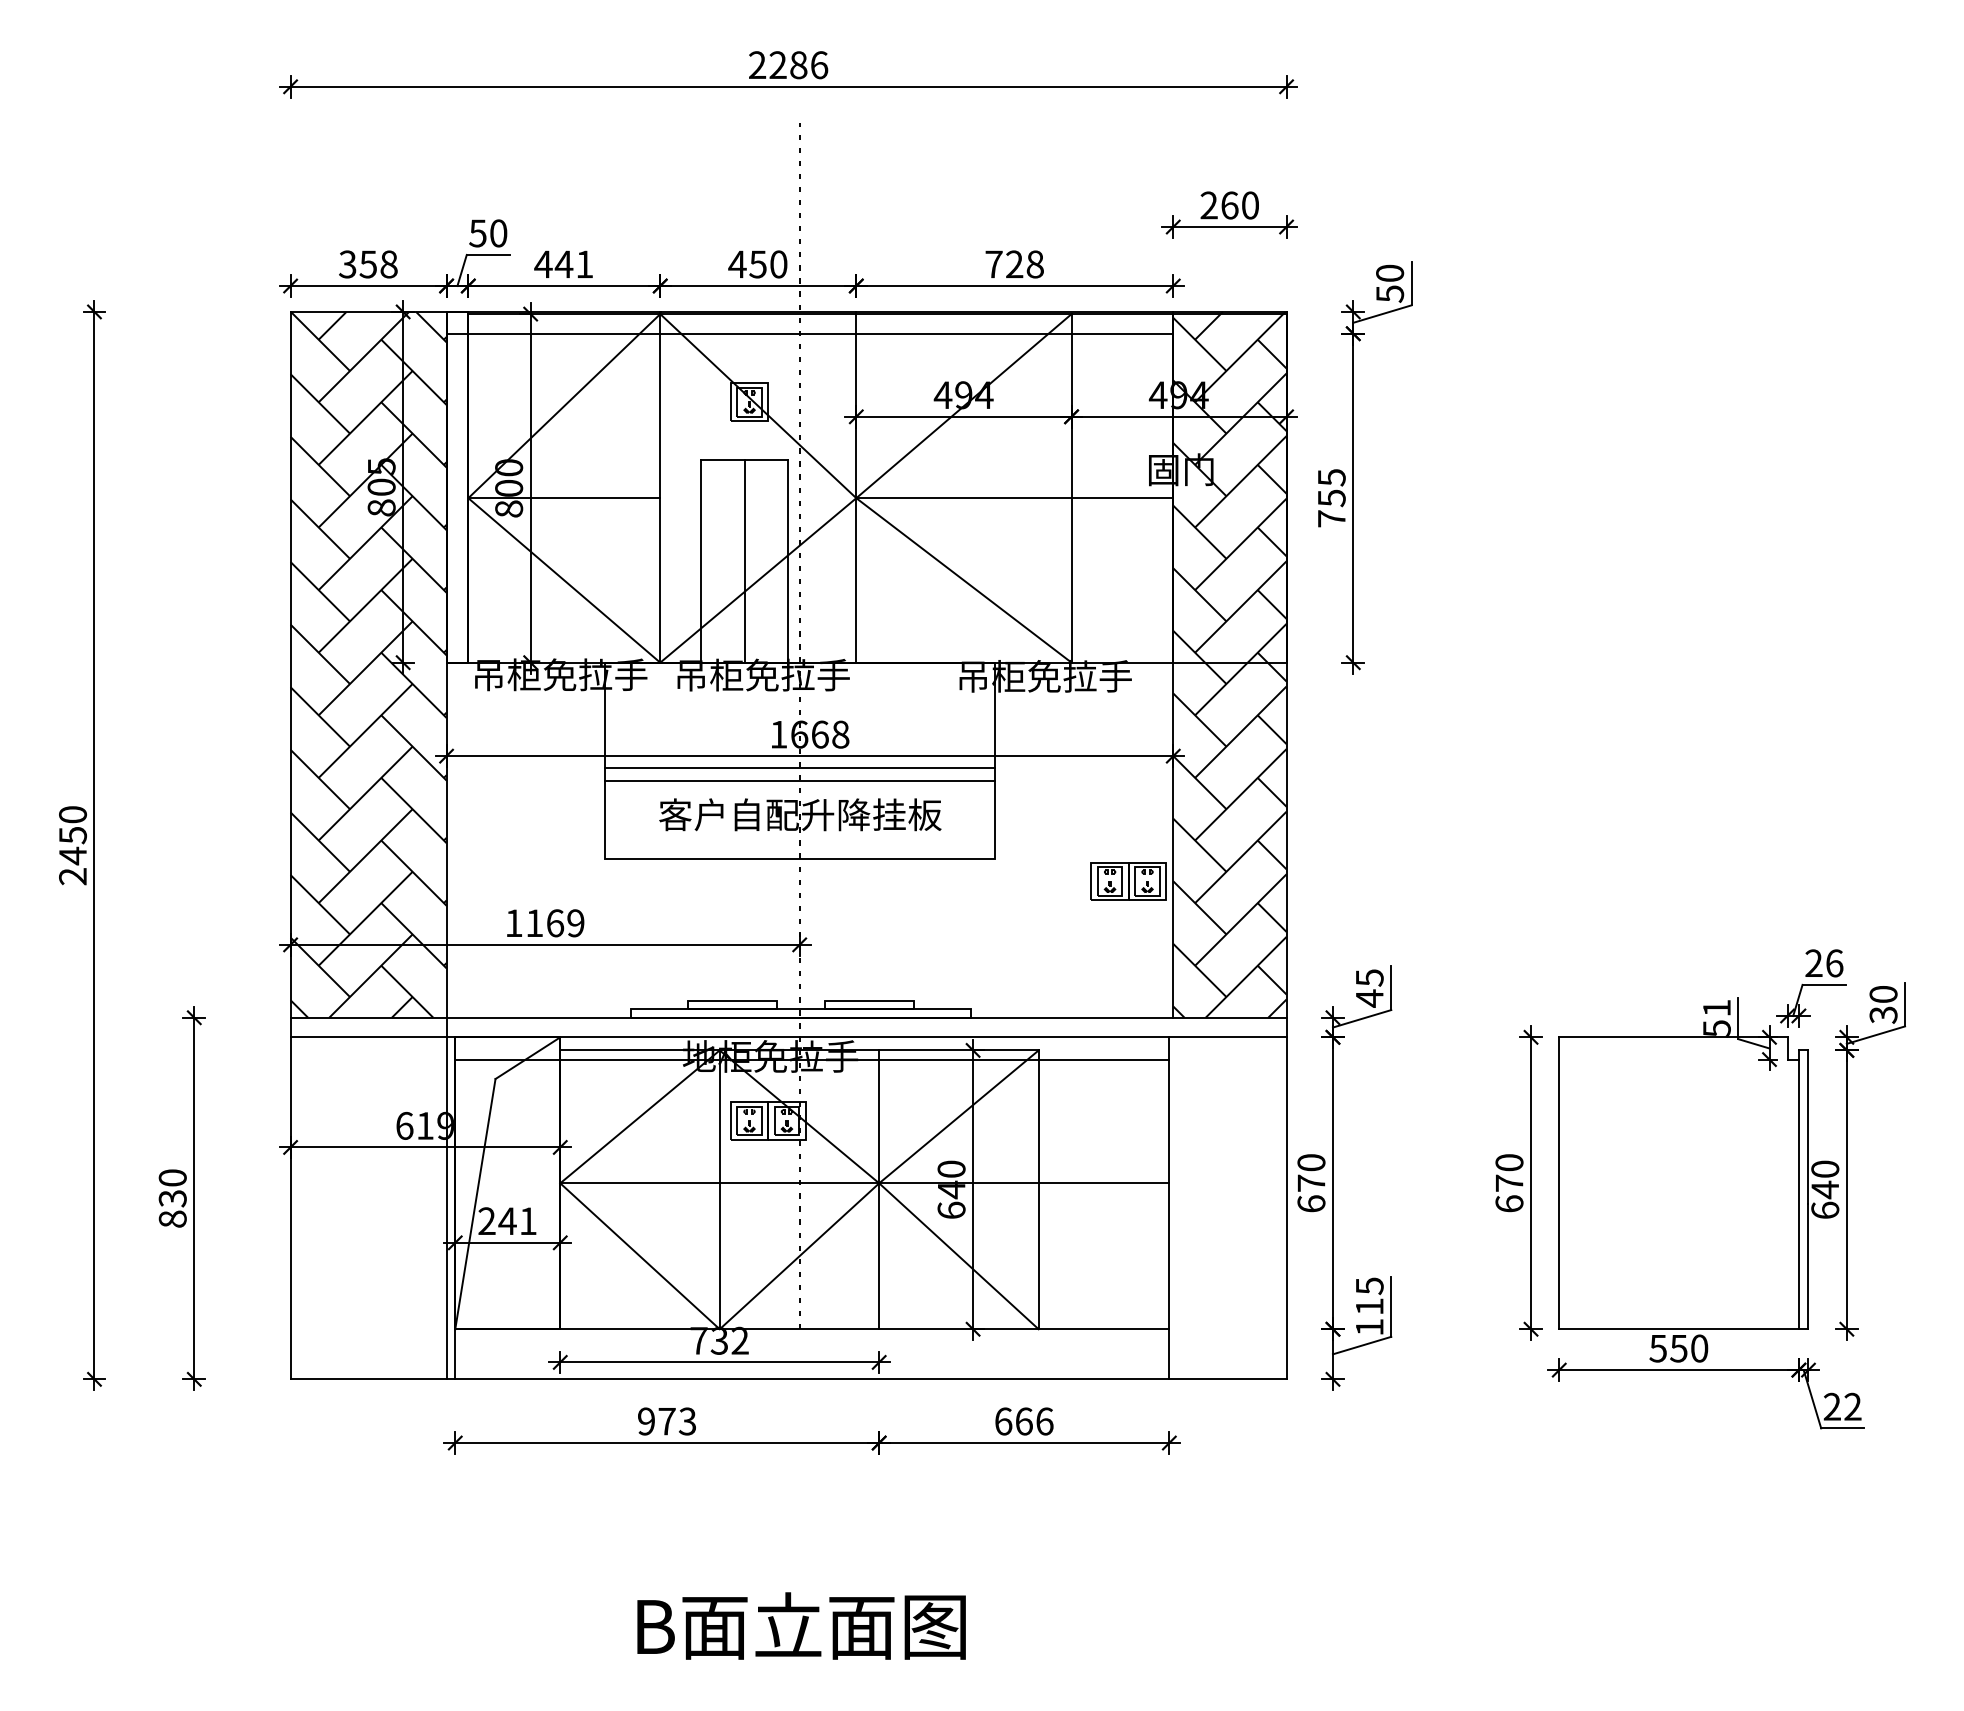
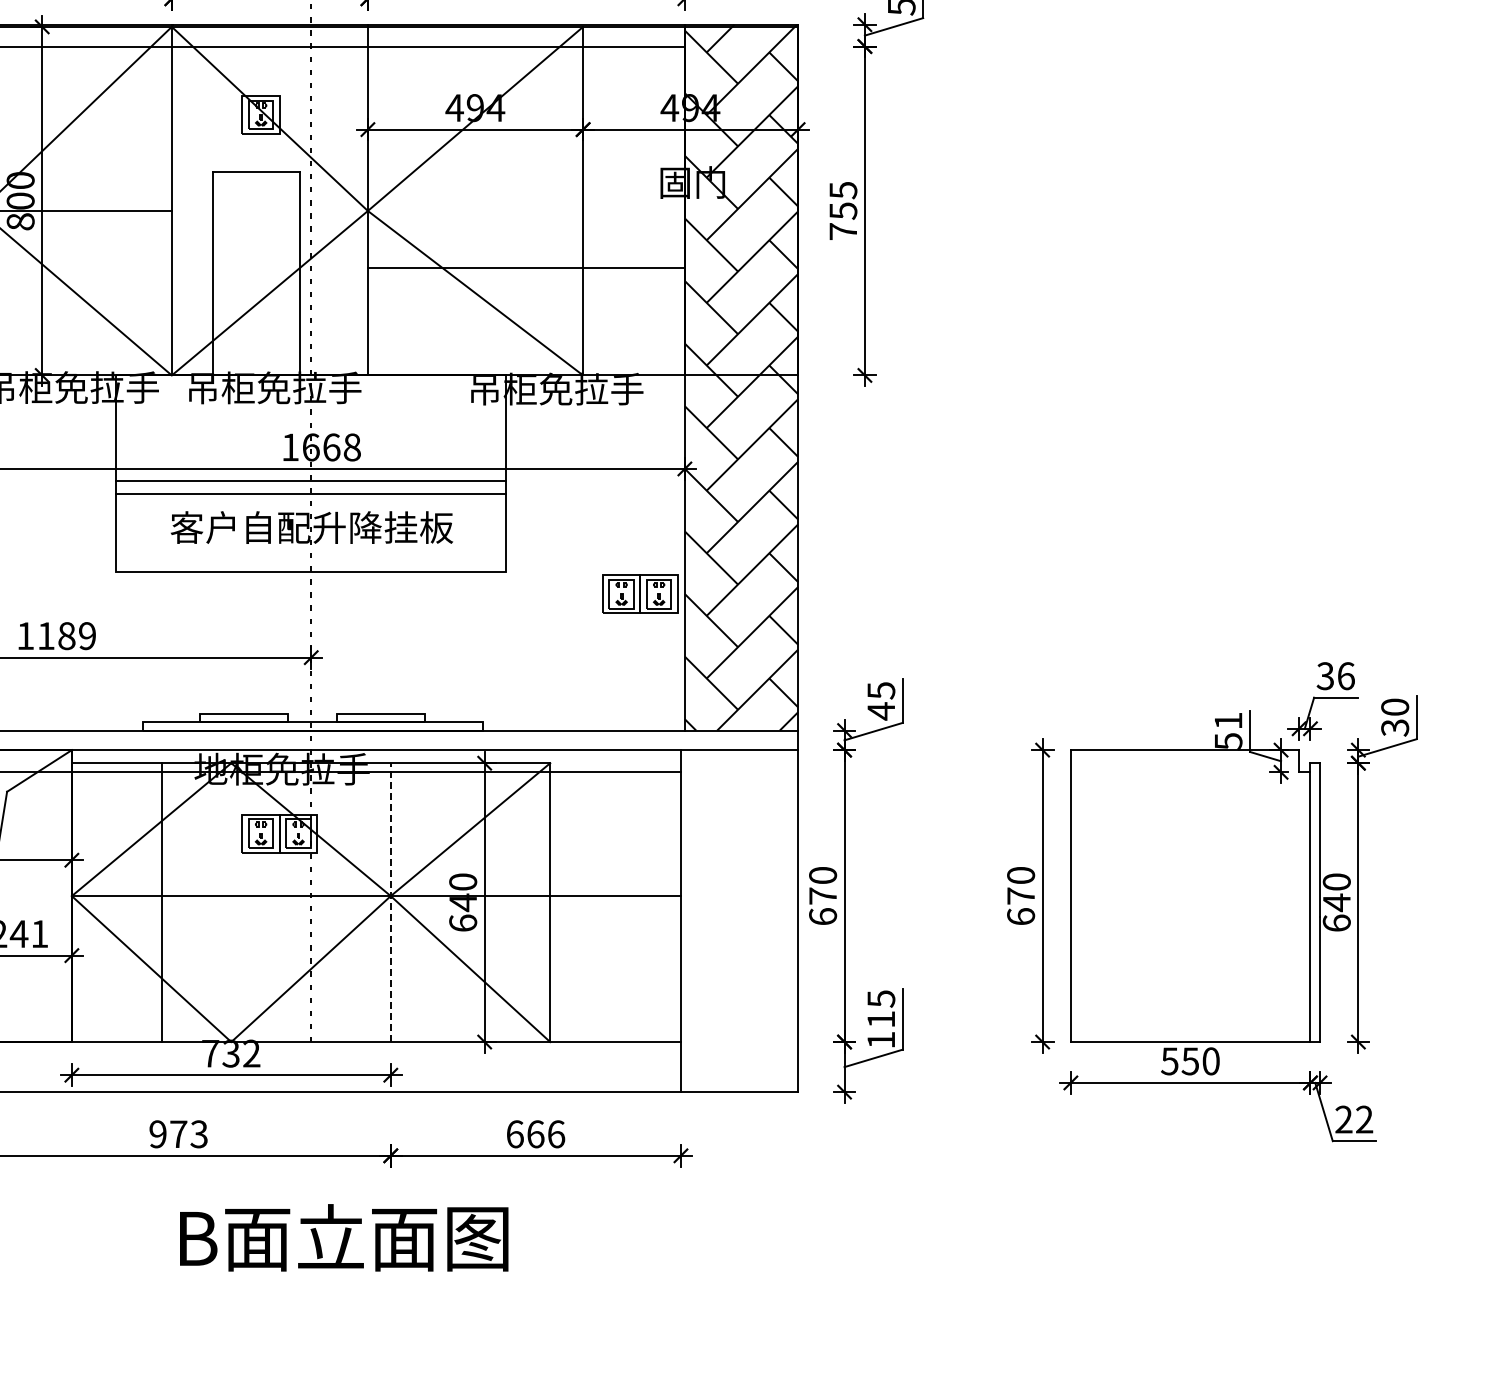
line: (1014, 498) -> (526, 268), moved
line: (744, 560) -> (256, 273), removed
text: (555, 923) -> (67, 636), 1169 -> 1189
text: (1813, 963) -> (1325, 676), 26 -> 36
line: (719, 1189) -> (162, 902), moved
line: (879, 1189) -> (391, 902), solid -> dashed
text: (801, 1625) -> (344, 1237), moved

